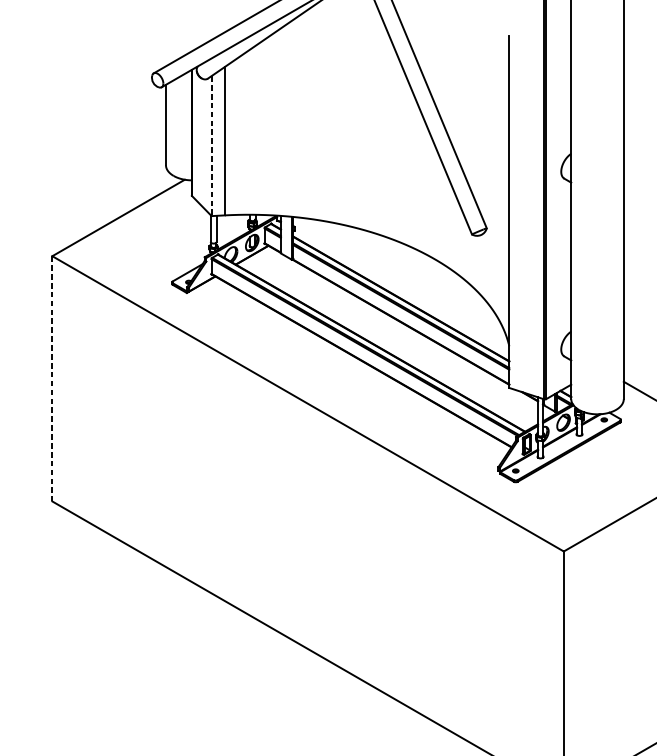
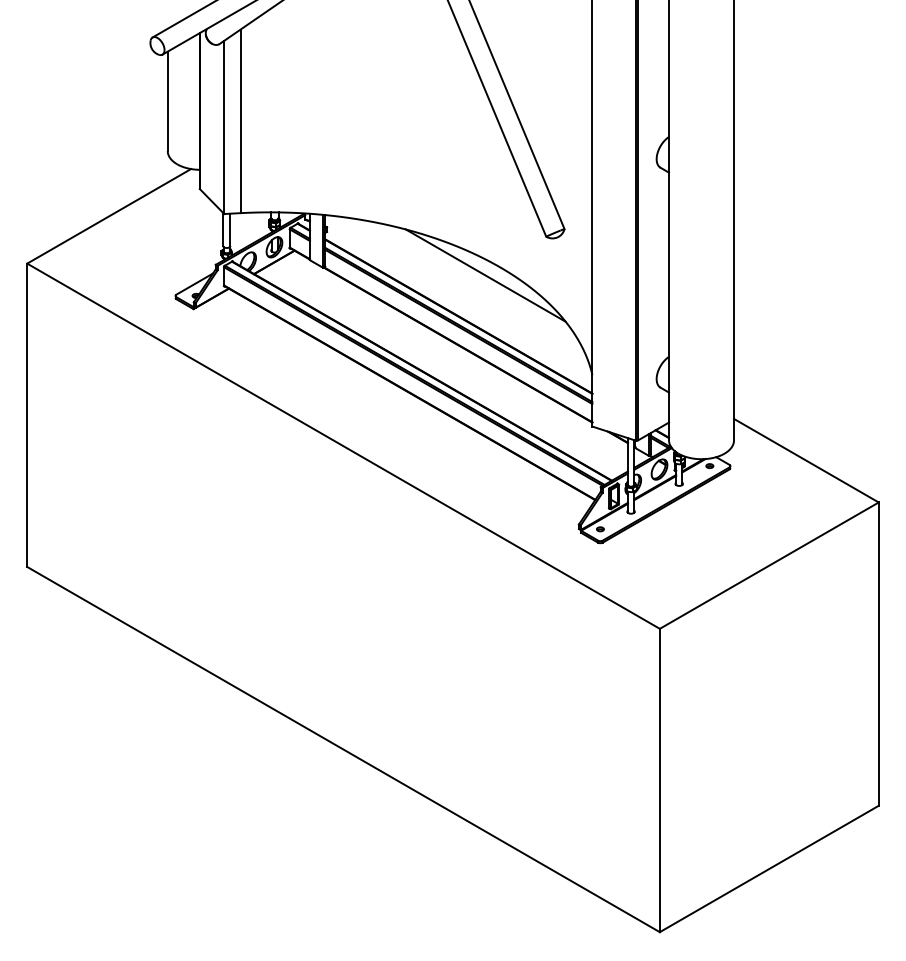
line: (211, 146) -> (224, 127), dashed -> solid
line: (422, 265) -> (485, 275), added
line: (52, 379) -> (27, 415), dashed -> solid

